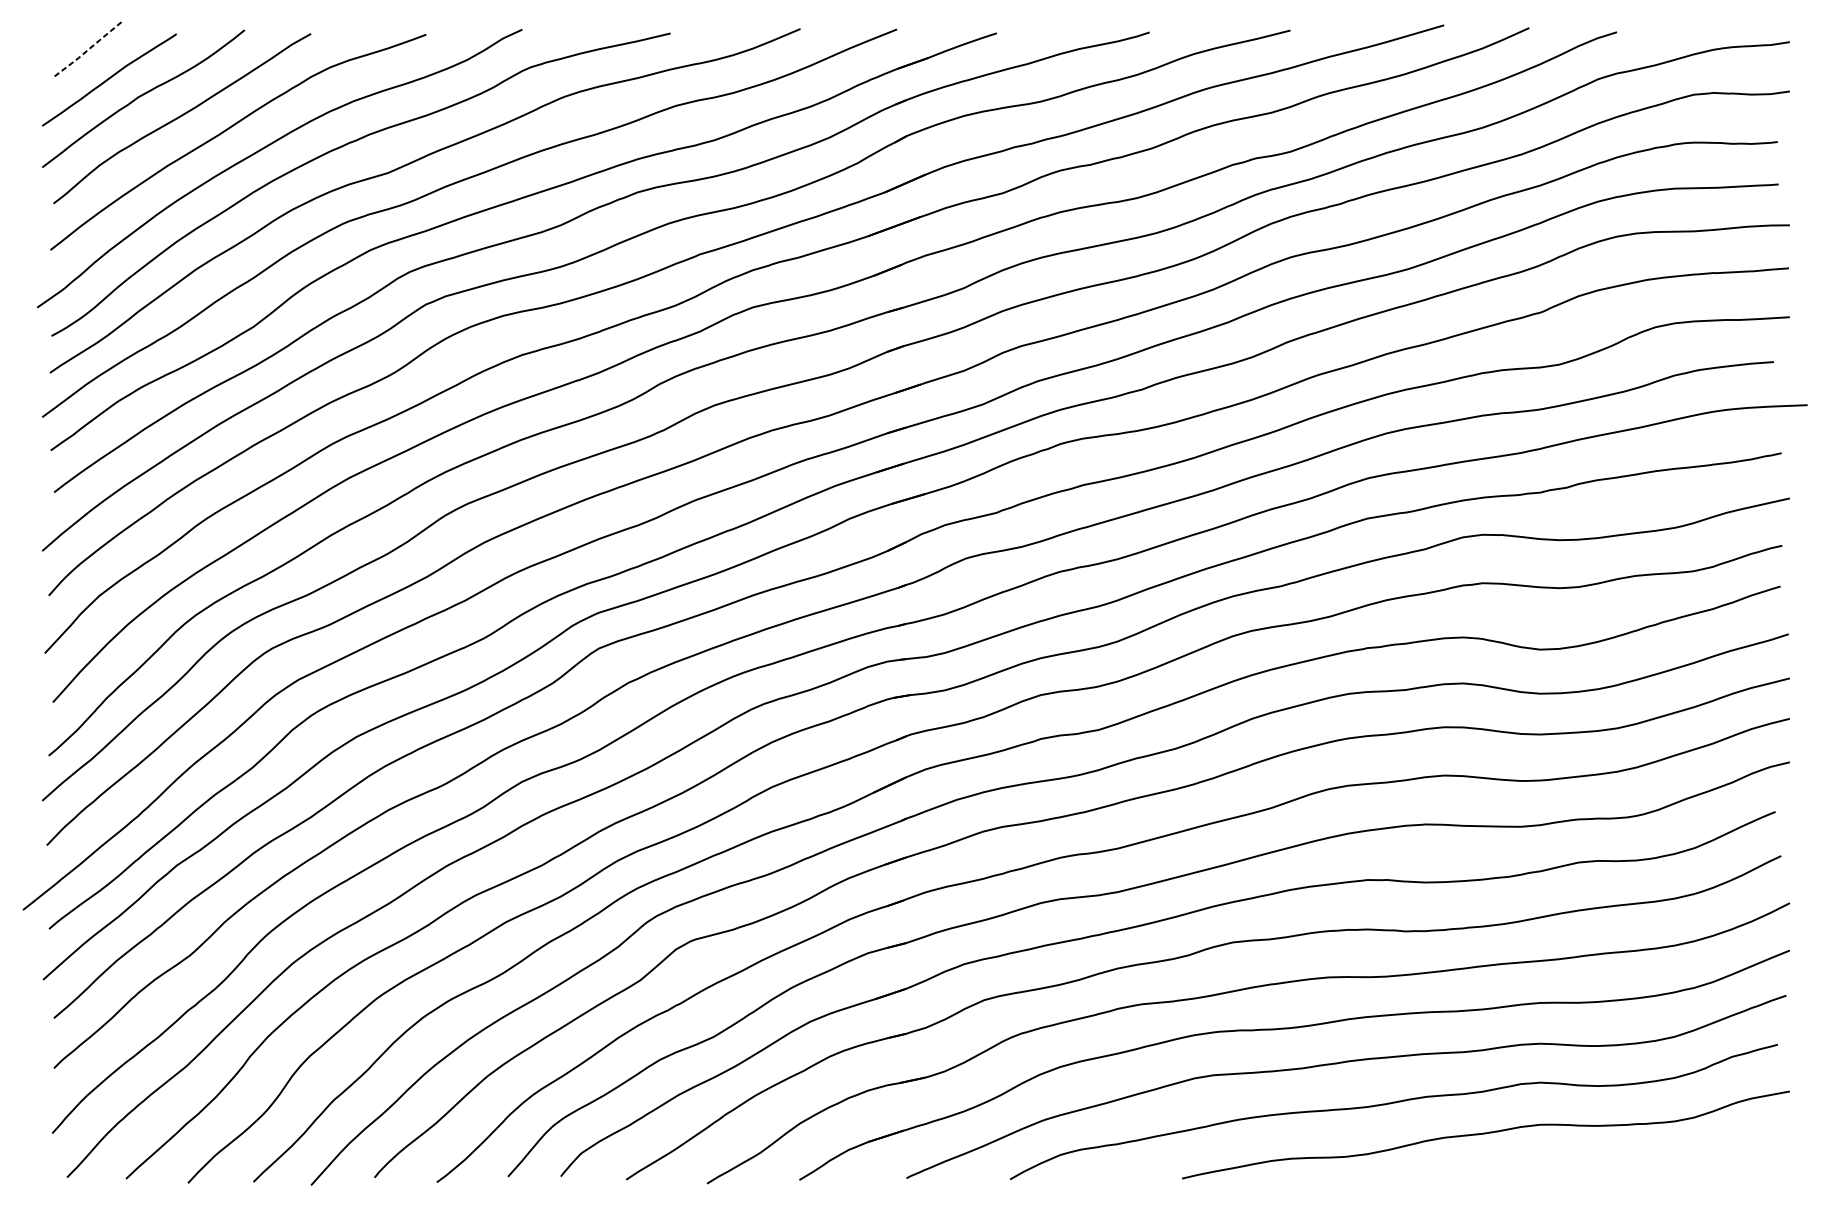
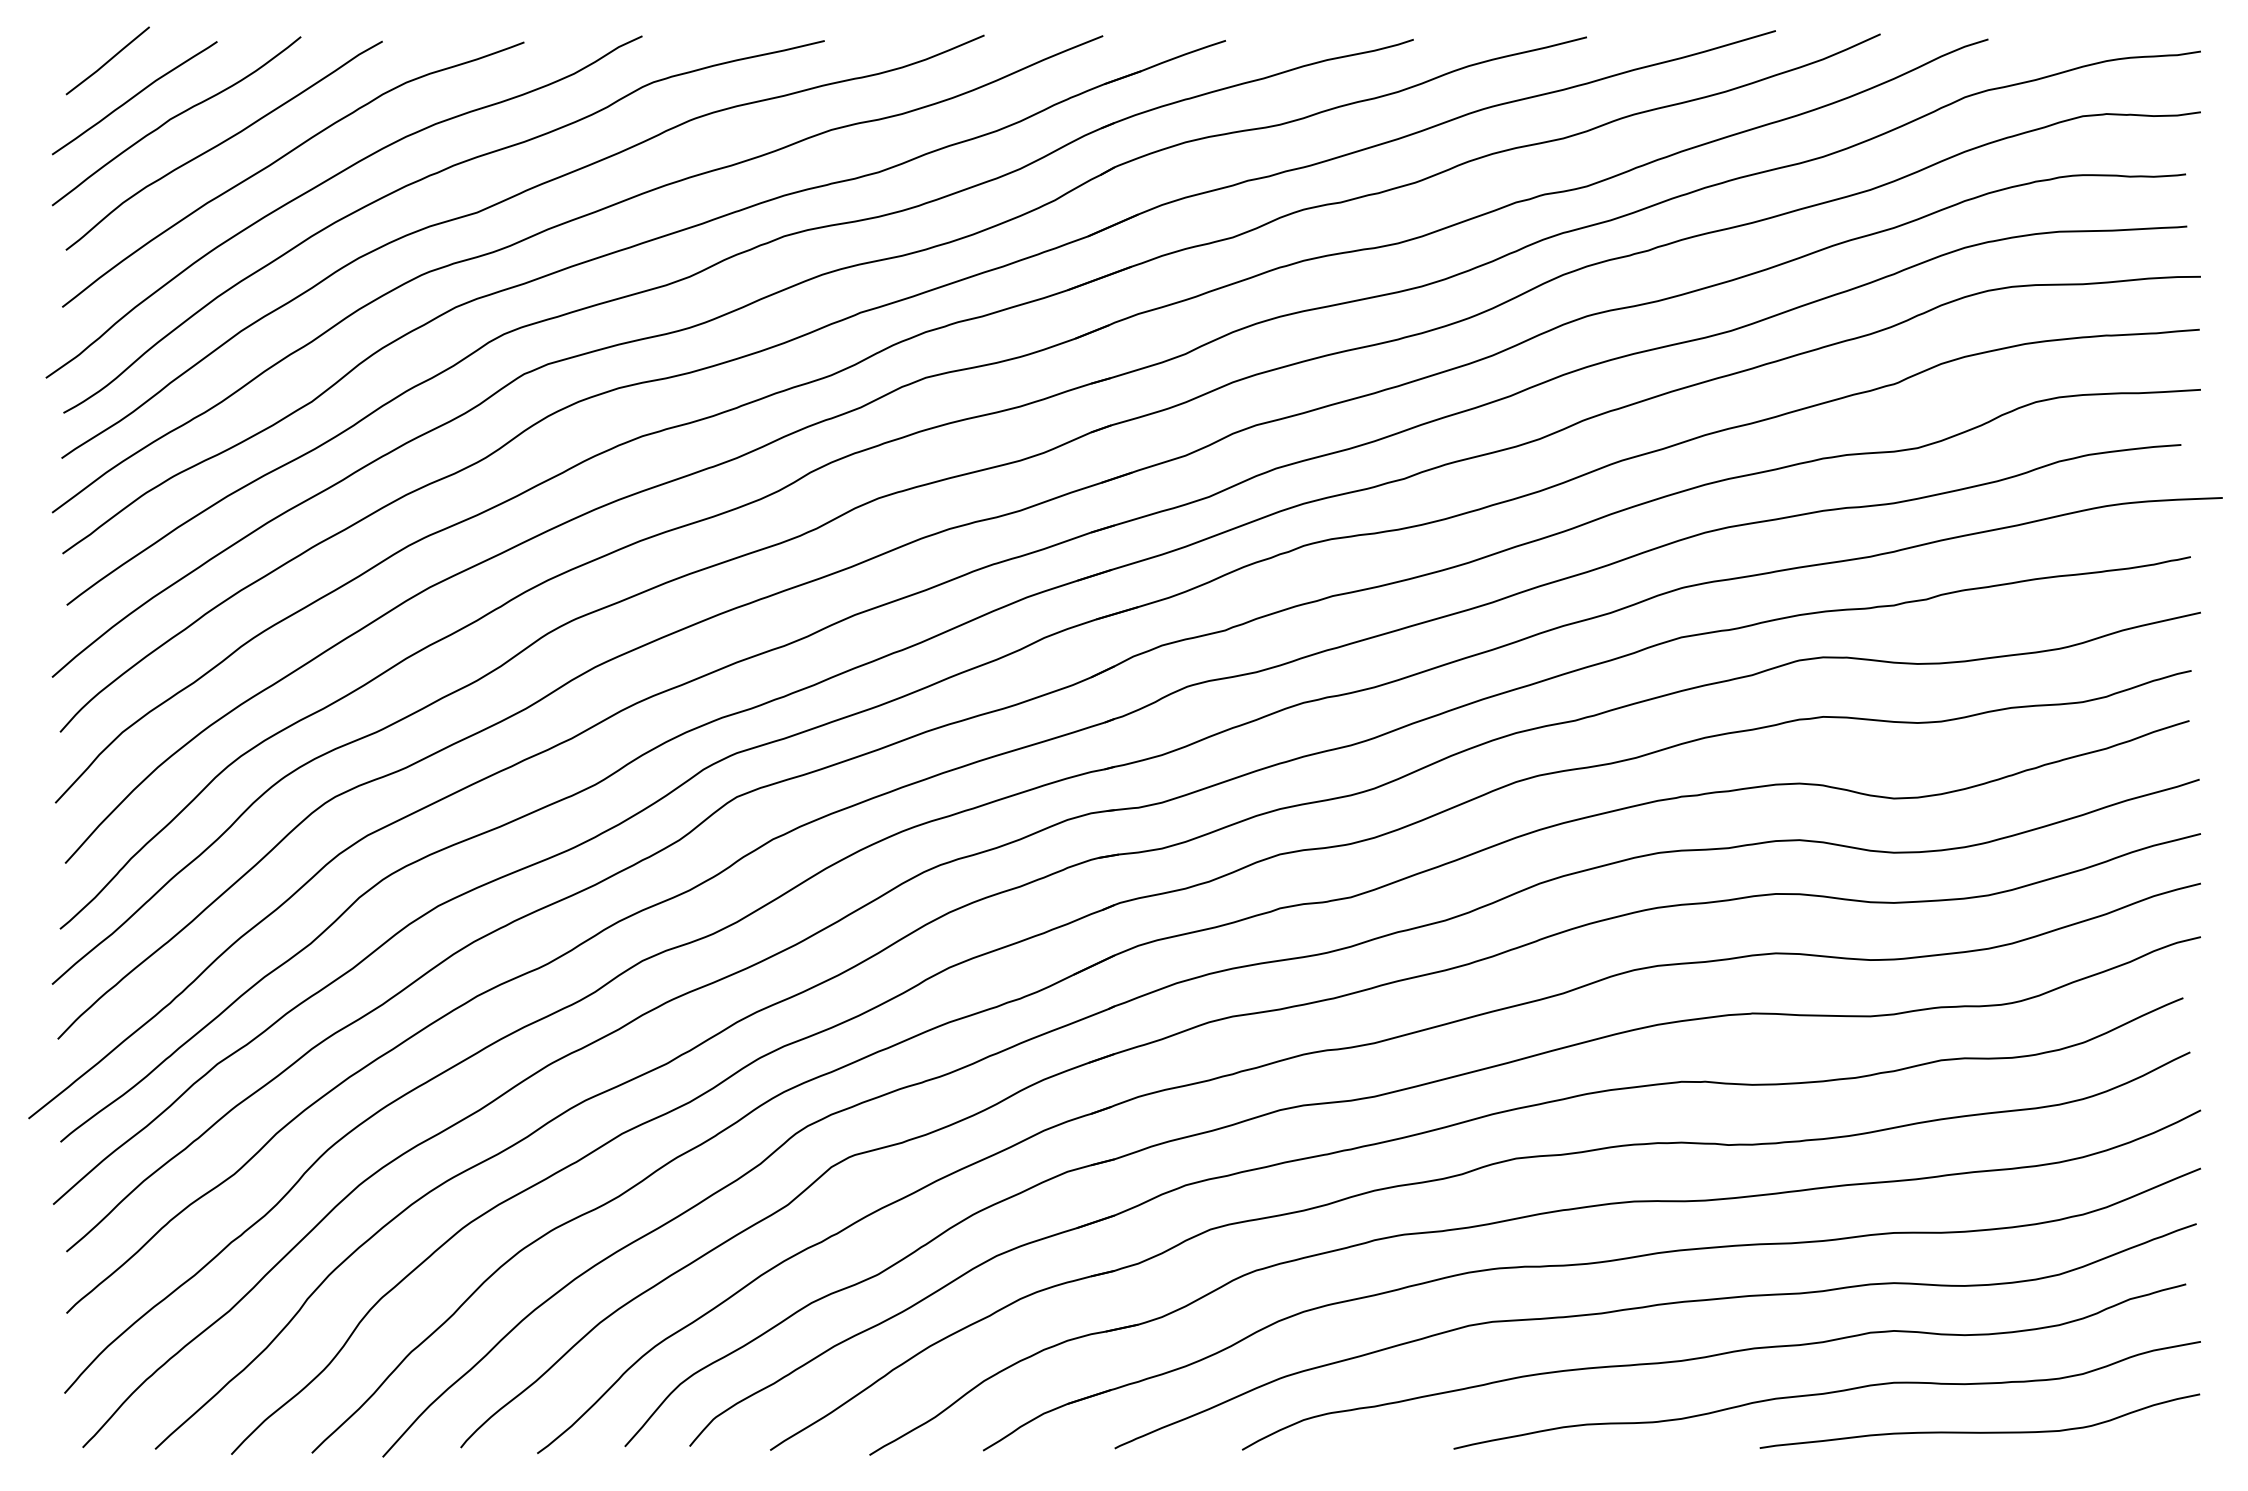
line: (88, 50) -> (108, 61), dashed -> solid
curve: (1609, 1164) -> (1979, 1431), added

